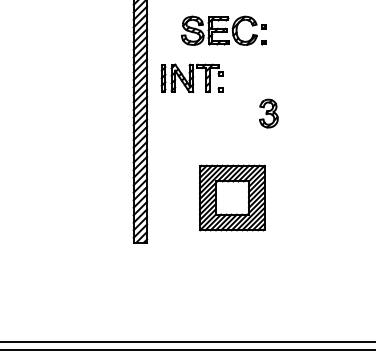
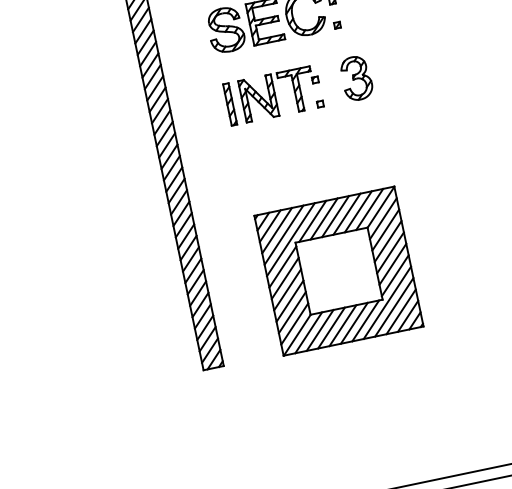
part: (191, 78) -> (272, 95), moved
part: (268, 113) -> (356, 78), moved
part: (232, 197) -> (339, 270), size x1.43

